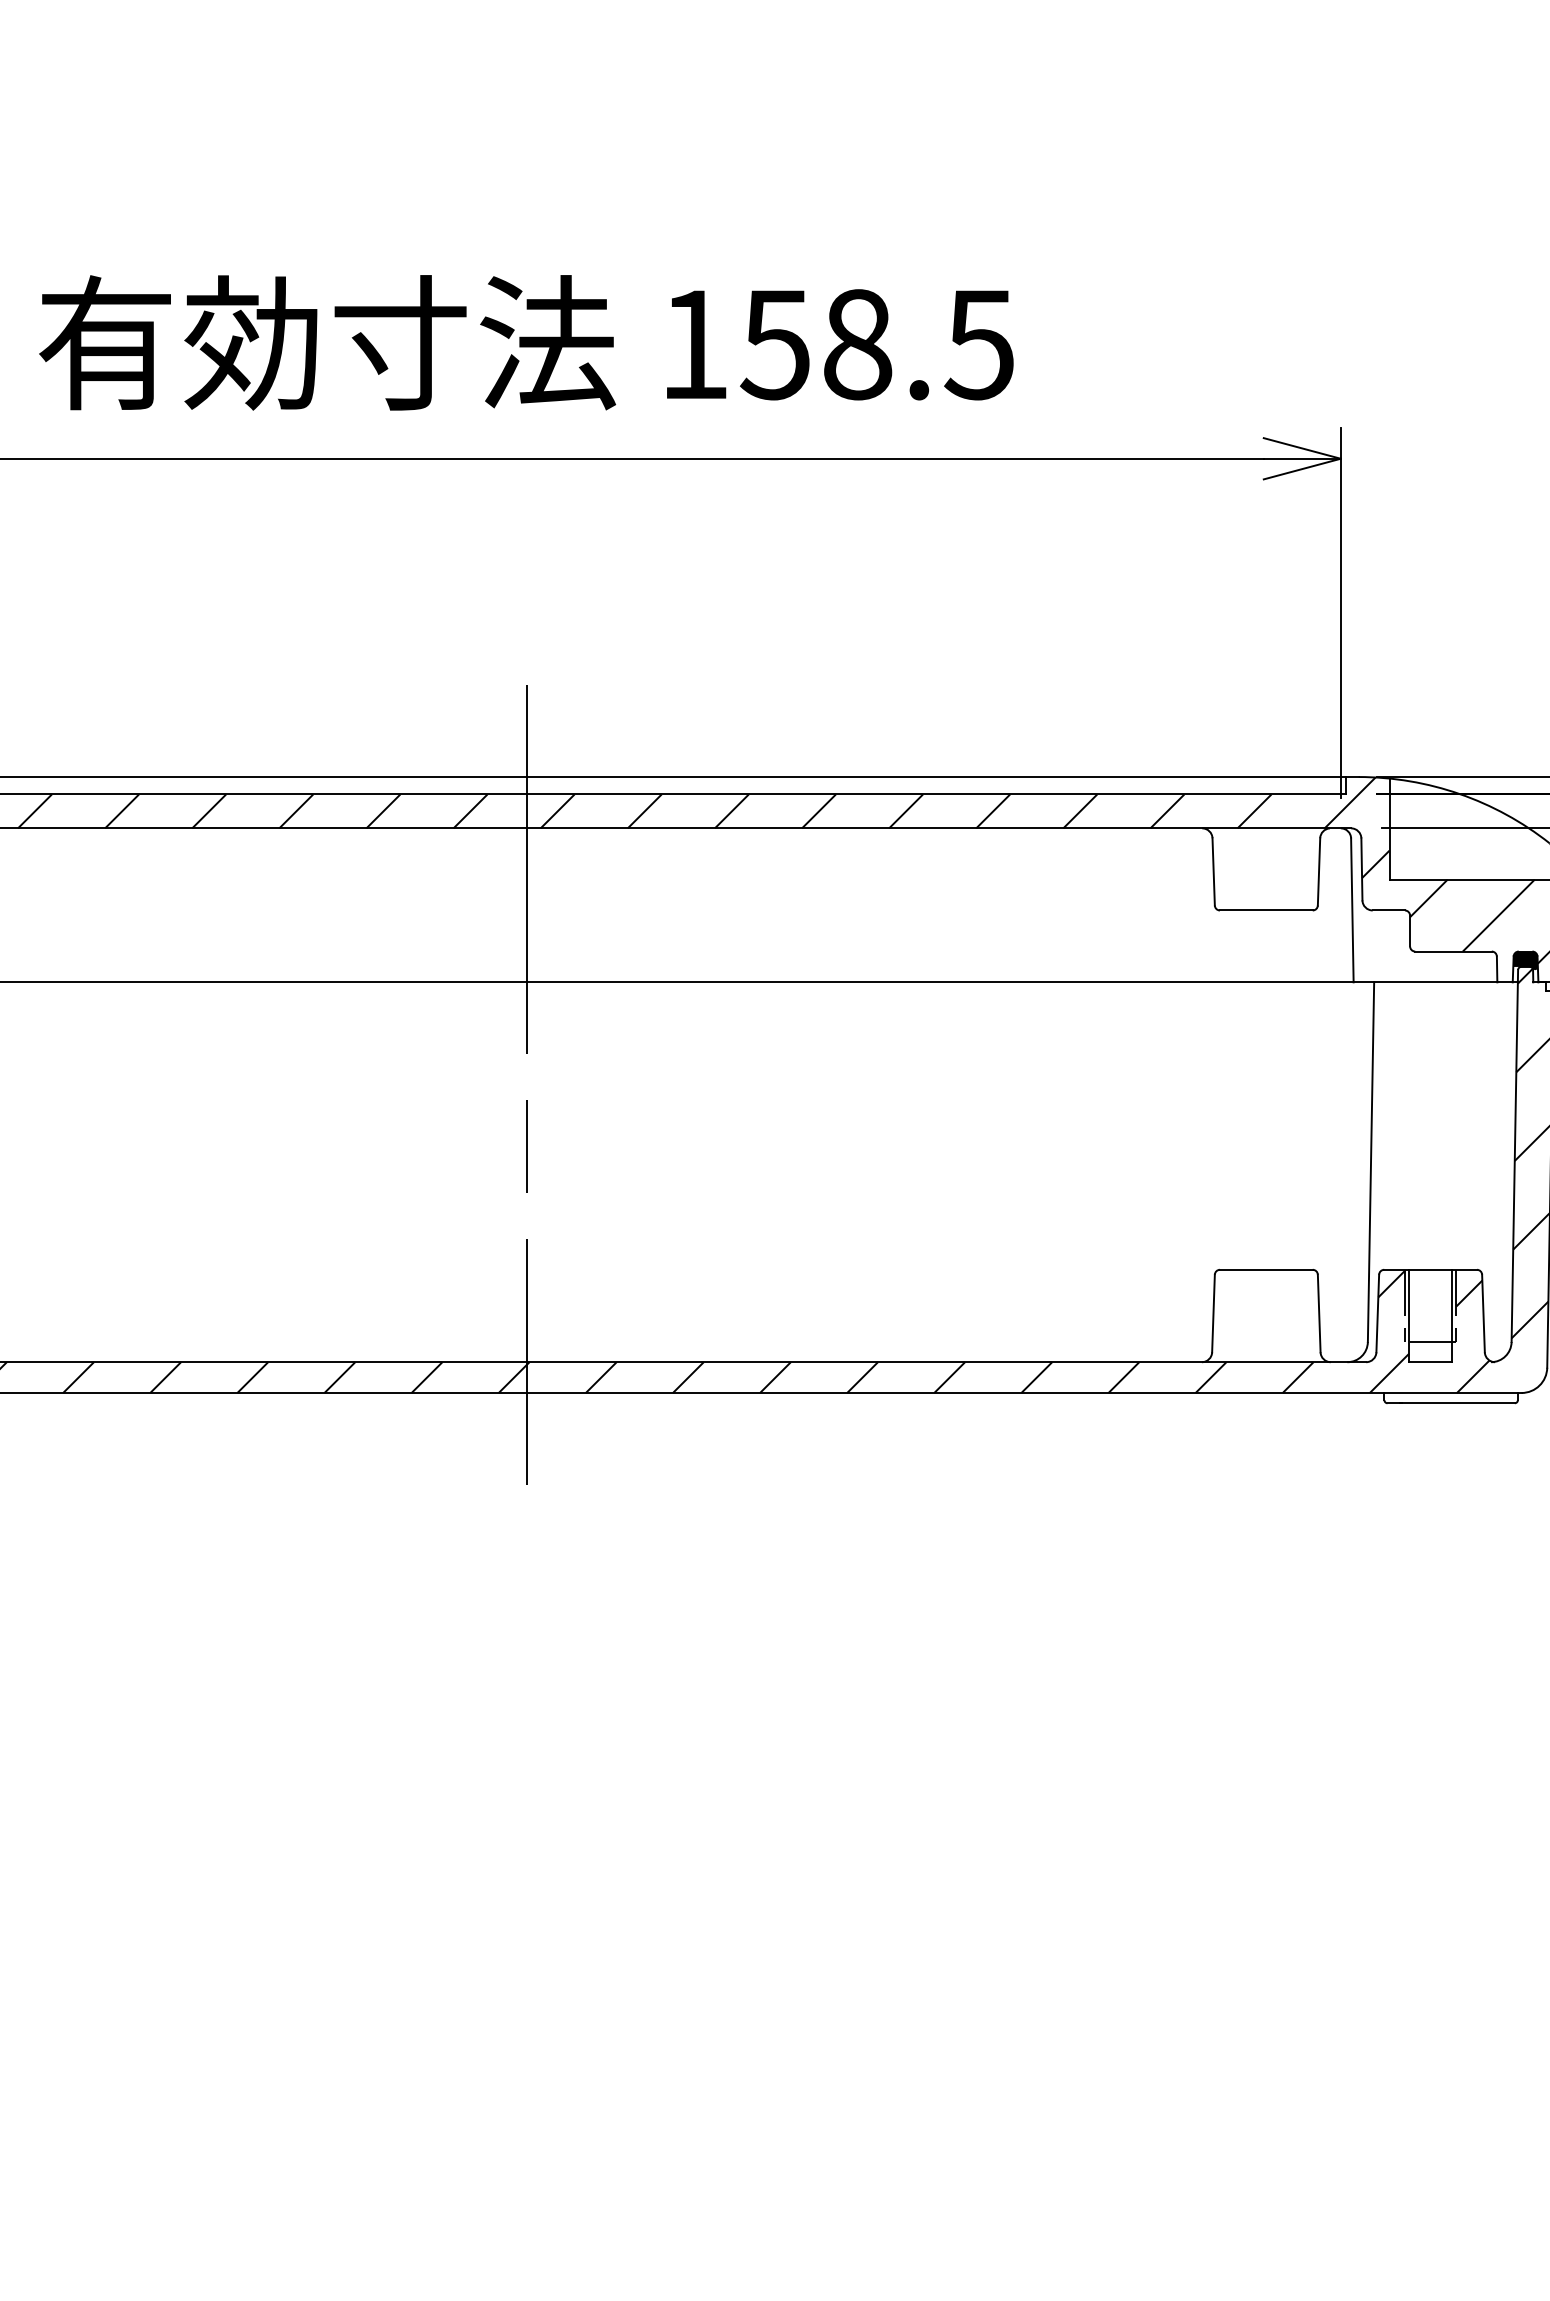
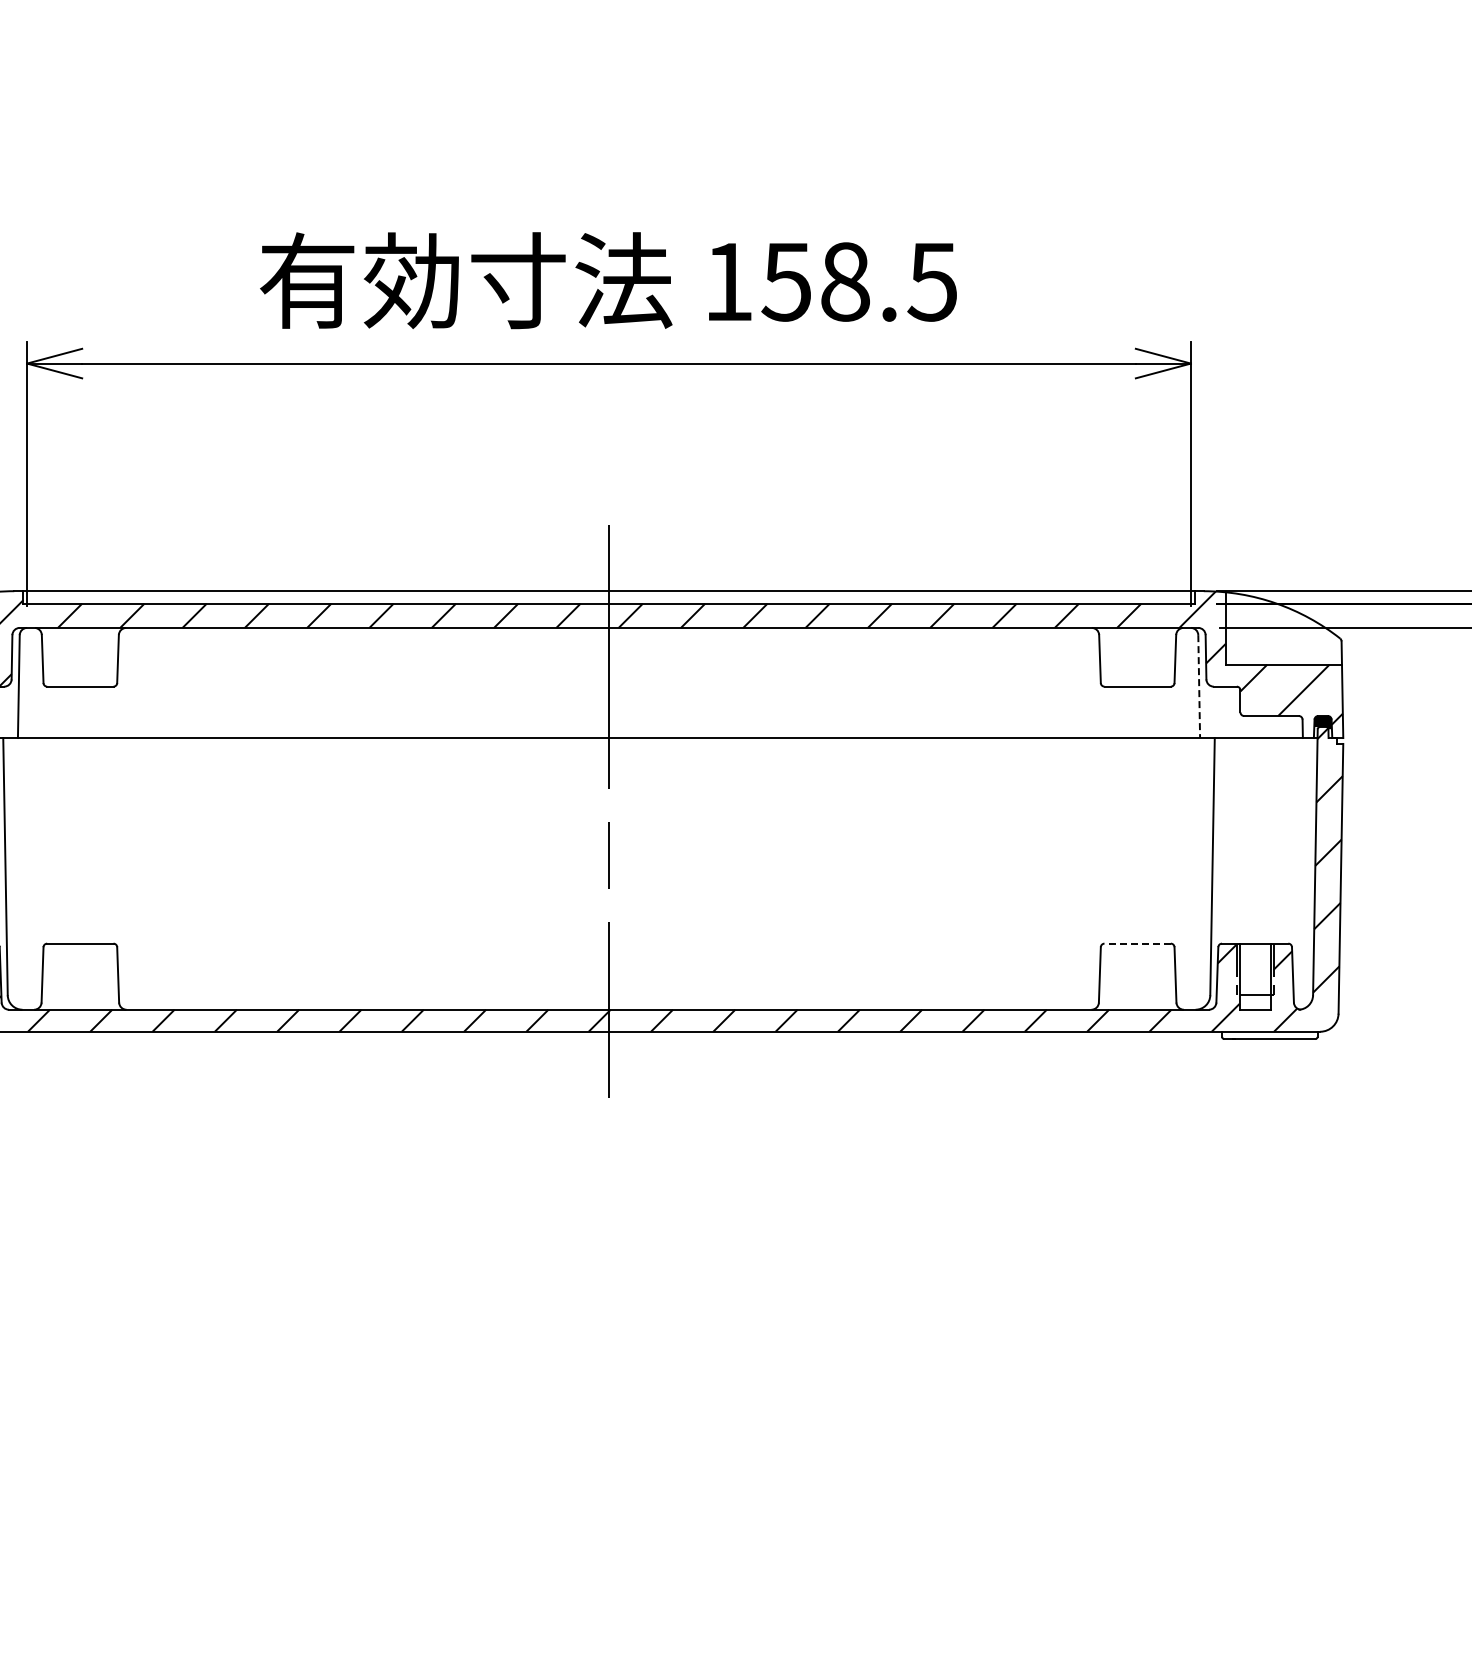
line: (1352, 911) -> (1199, 687), solid -> dashed
line: (1266, 1269) -> (1137, 943), solid -> dashed

